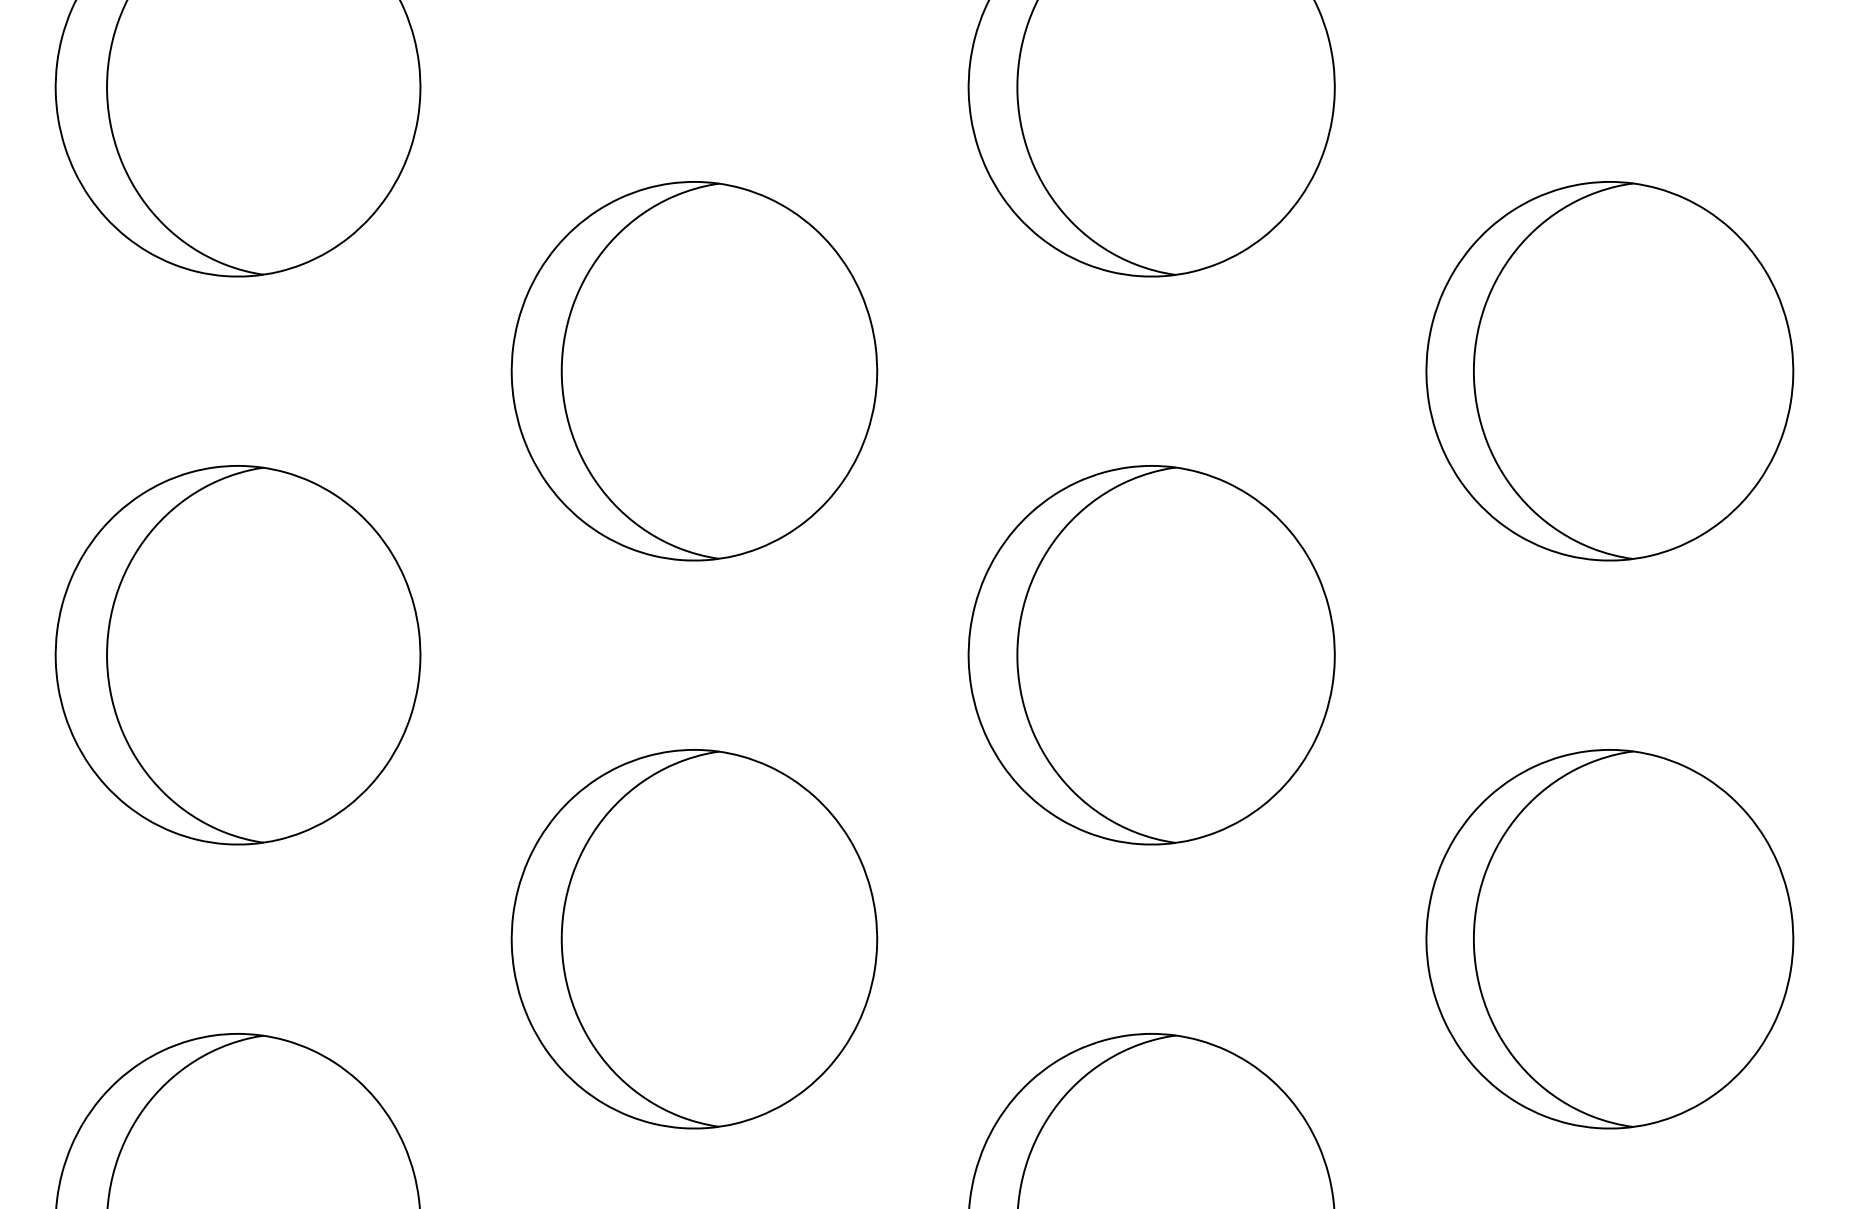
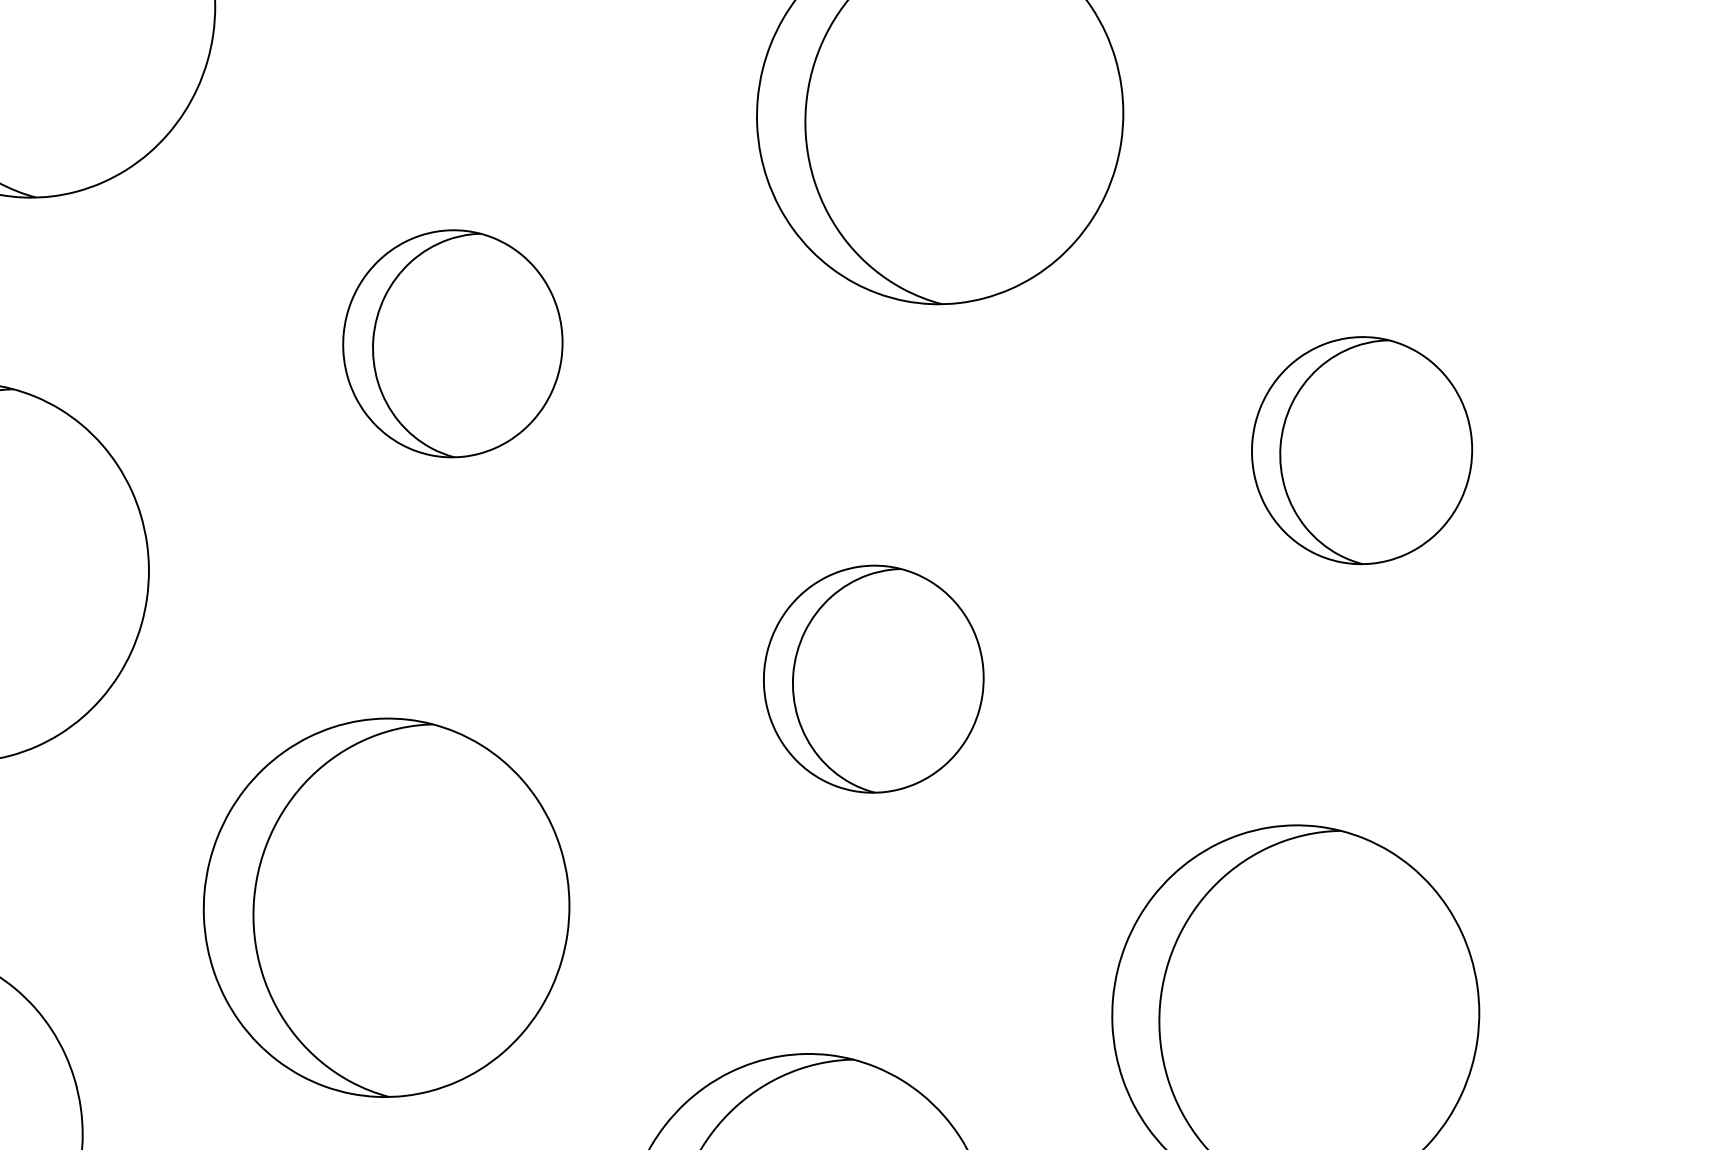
part: (694, 371) -> (452, 343), size x0.6
part: (1609, 371) -> (1361, 450), size x0.6
part: (1151, 655) -> (873, 679), size x0.6

